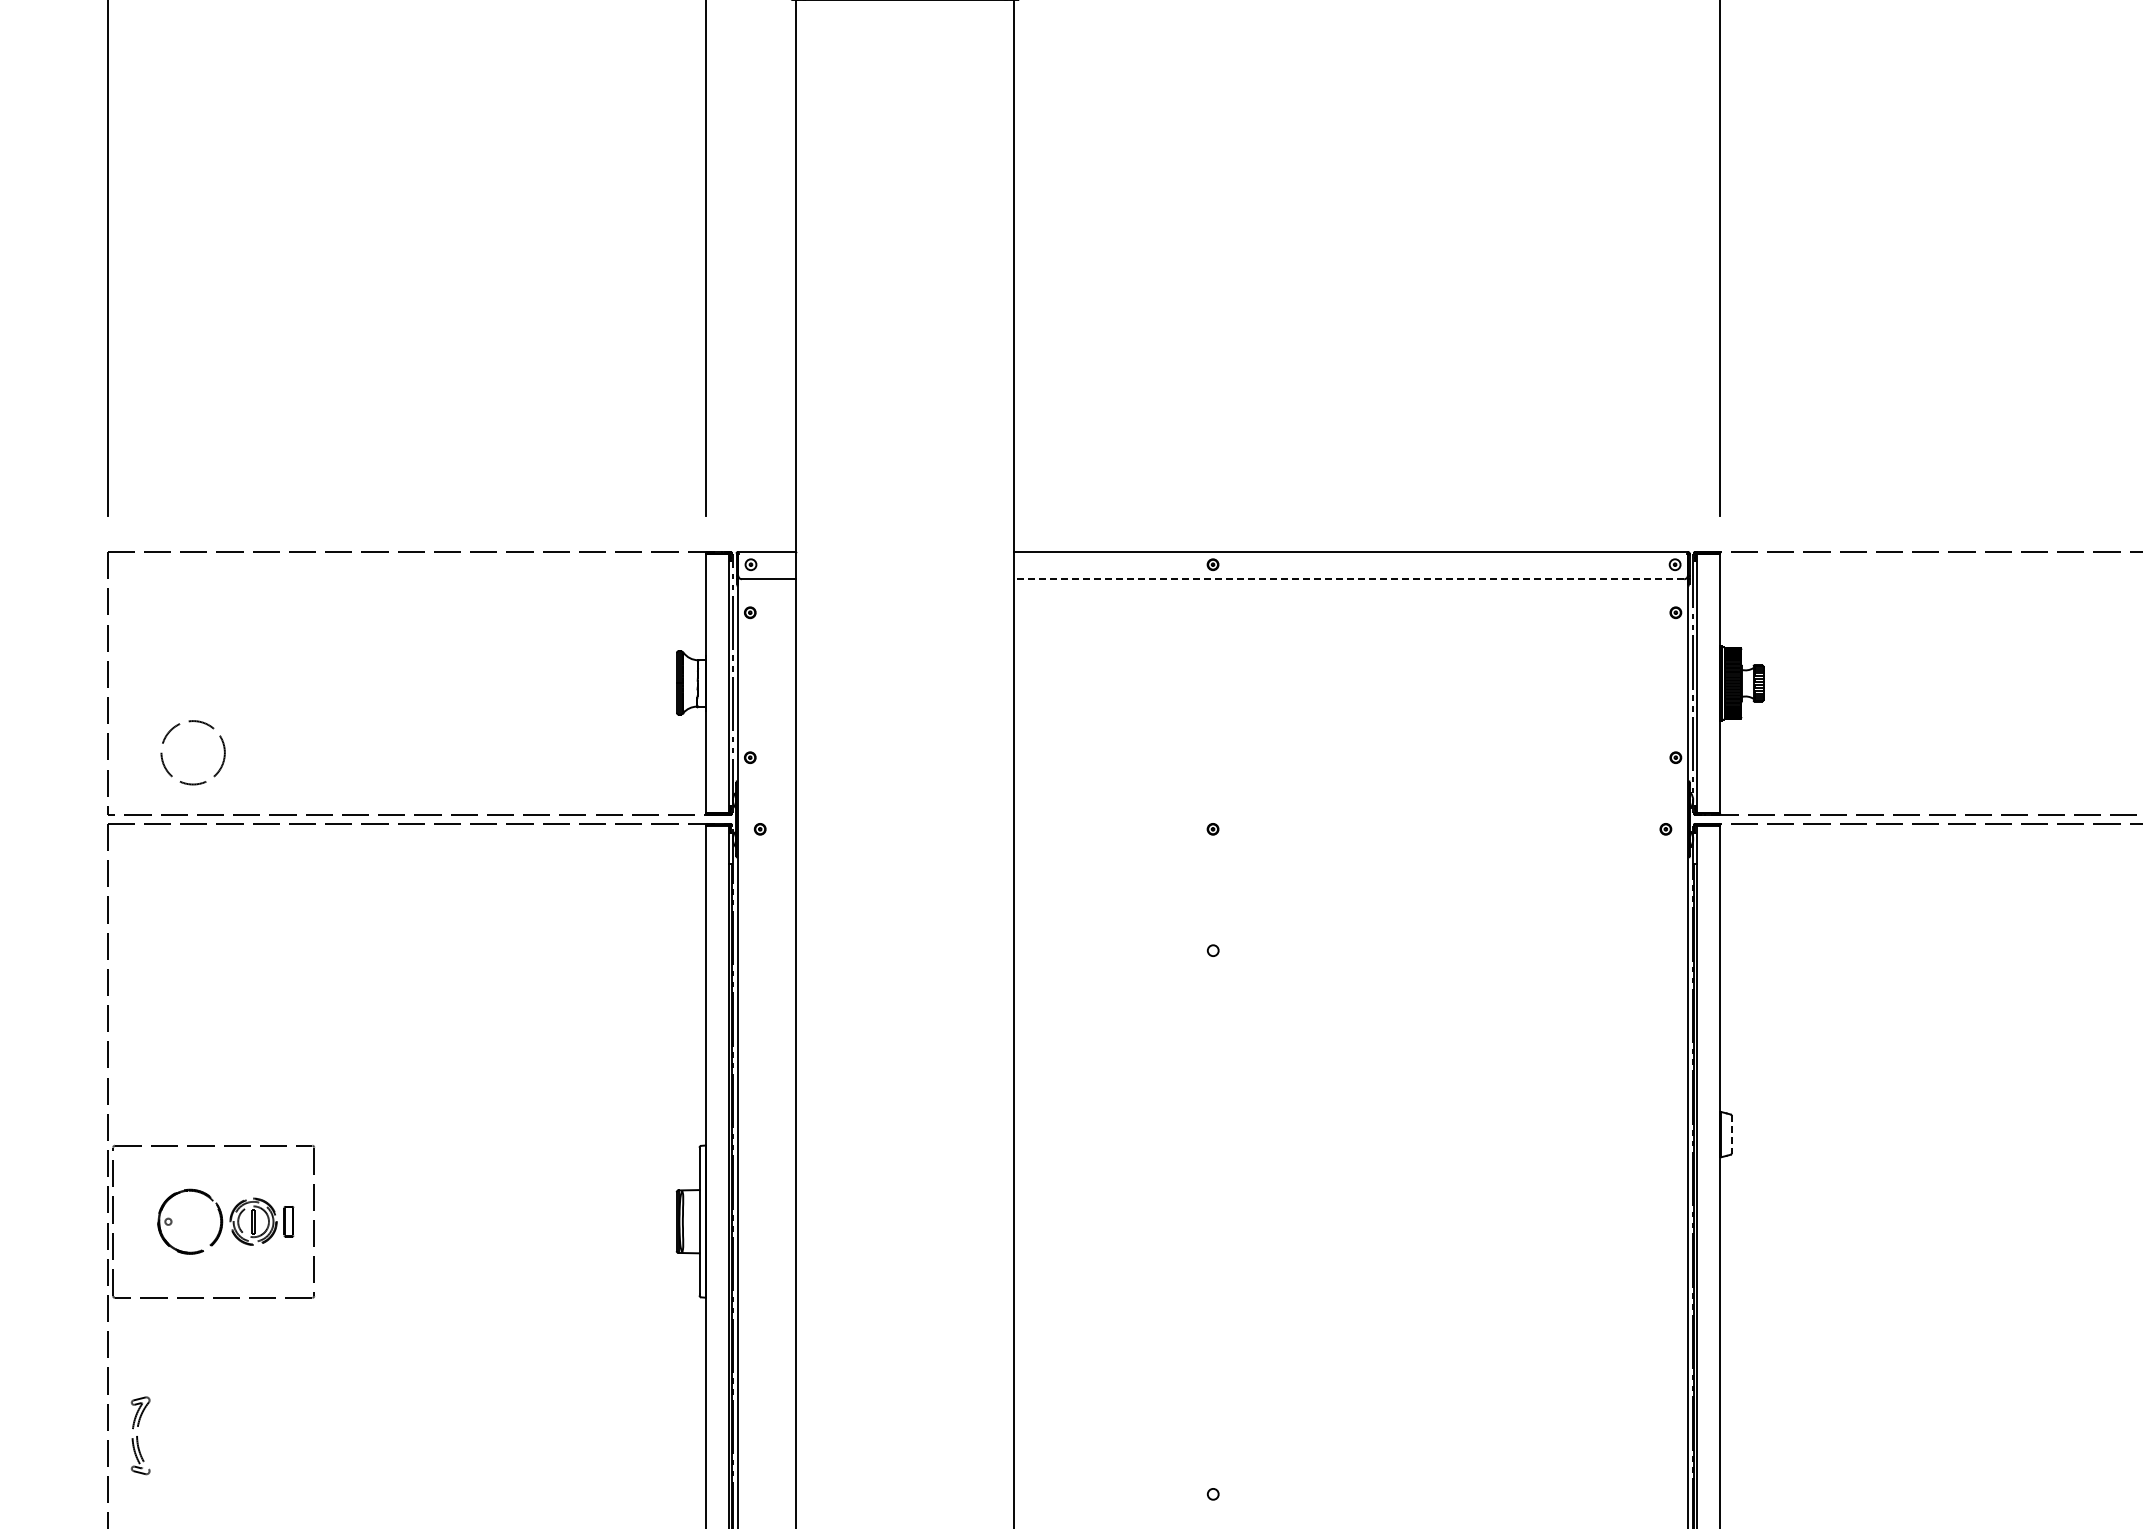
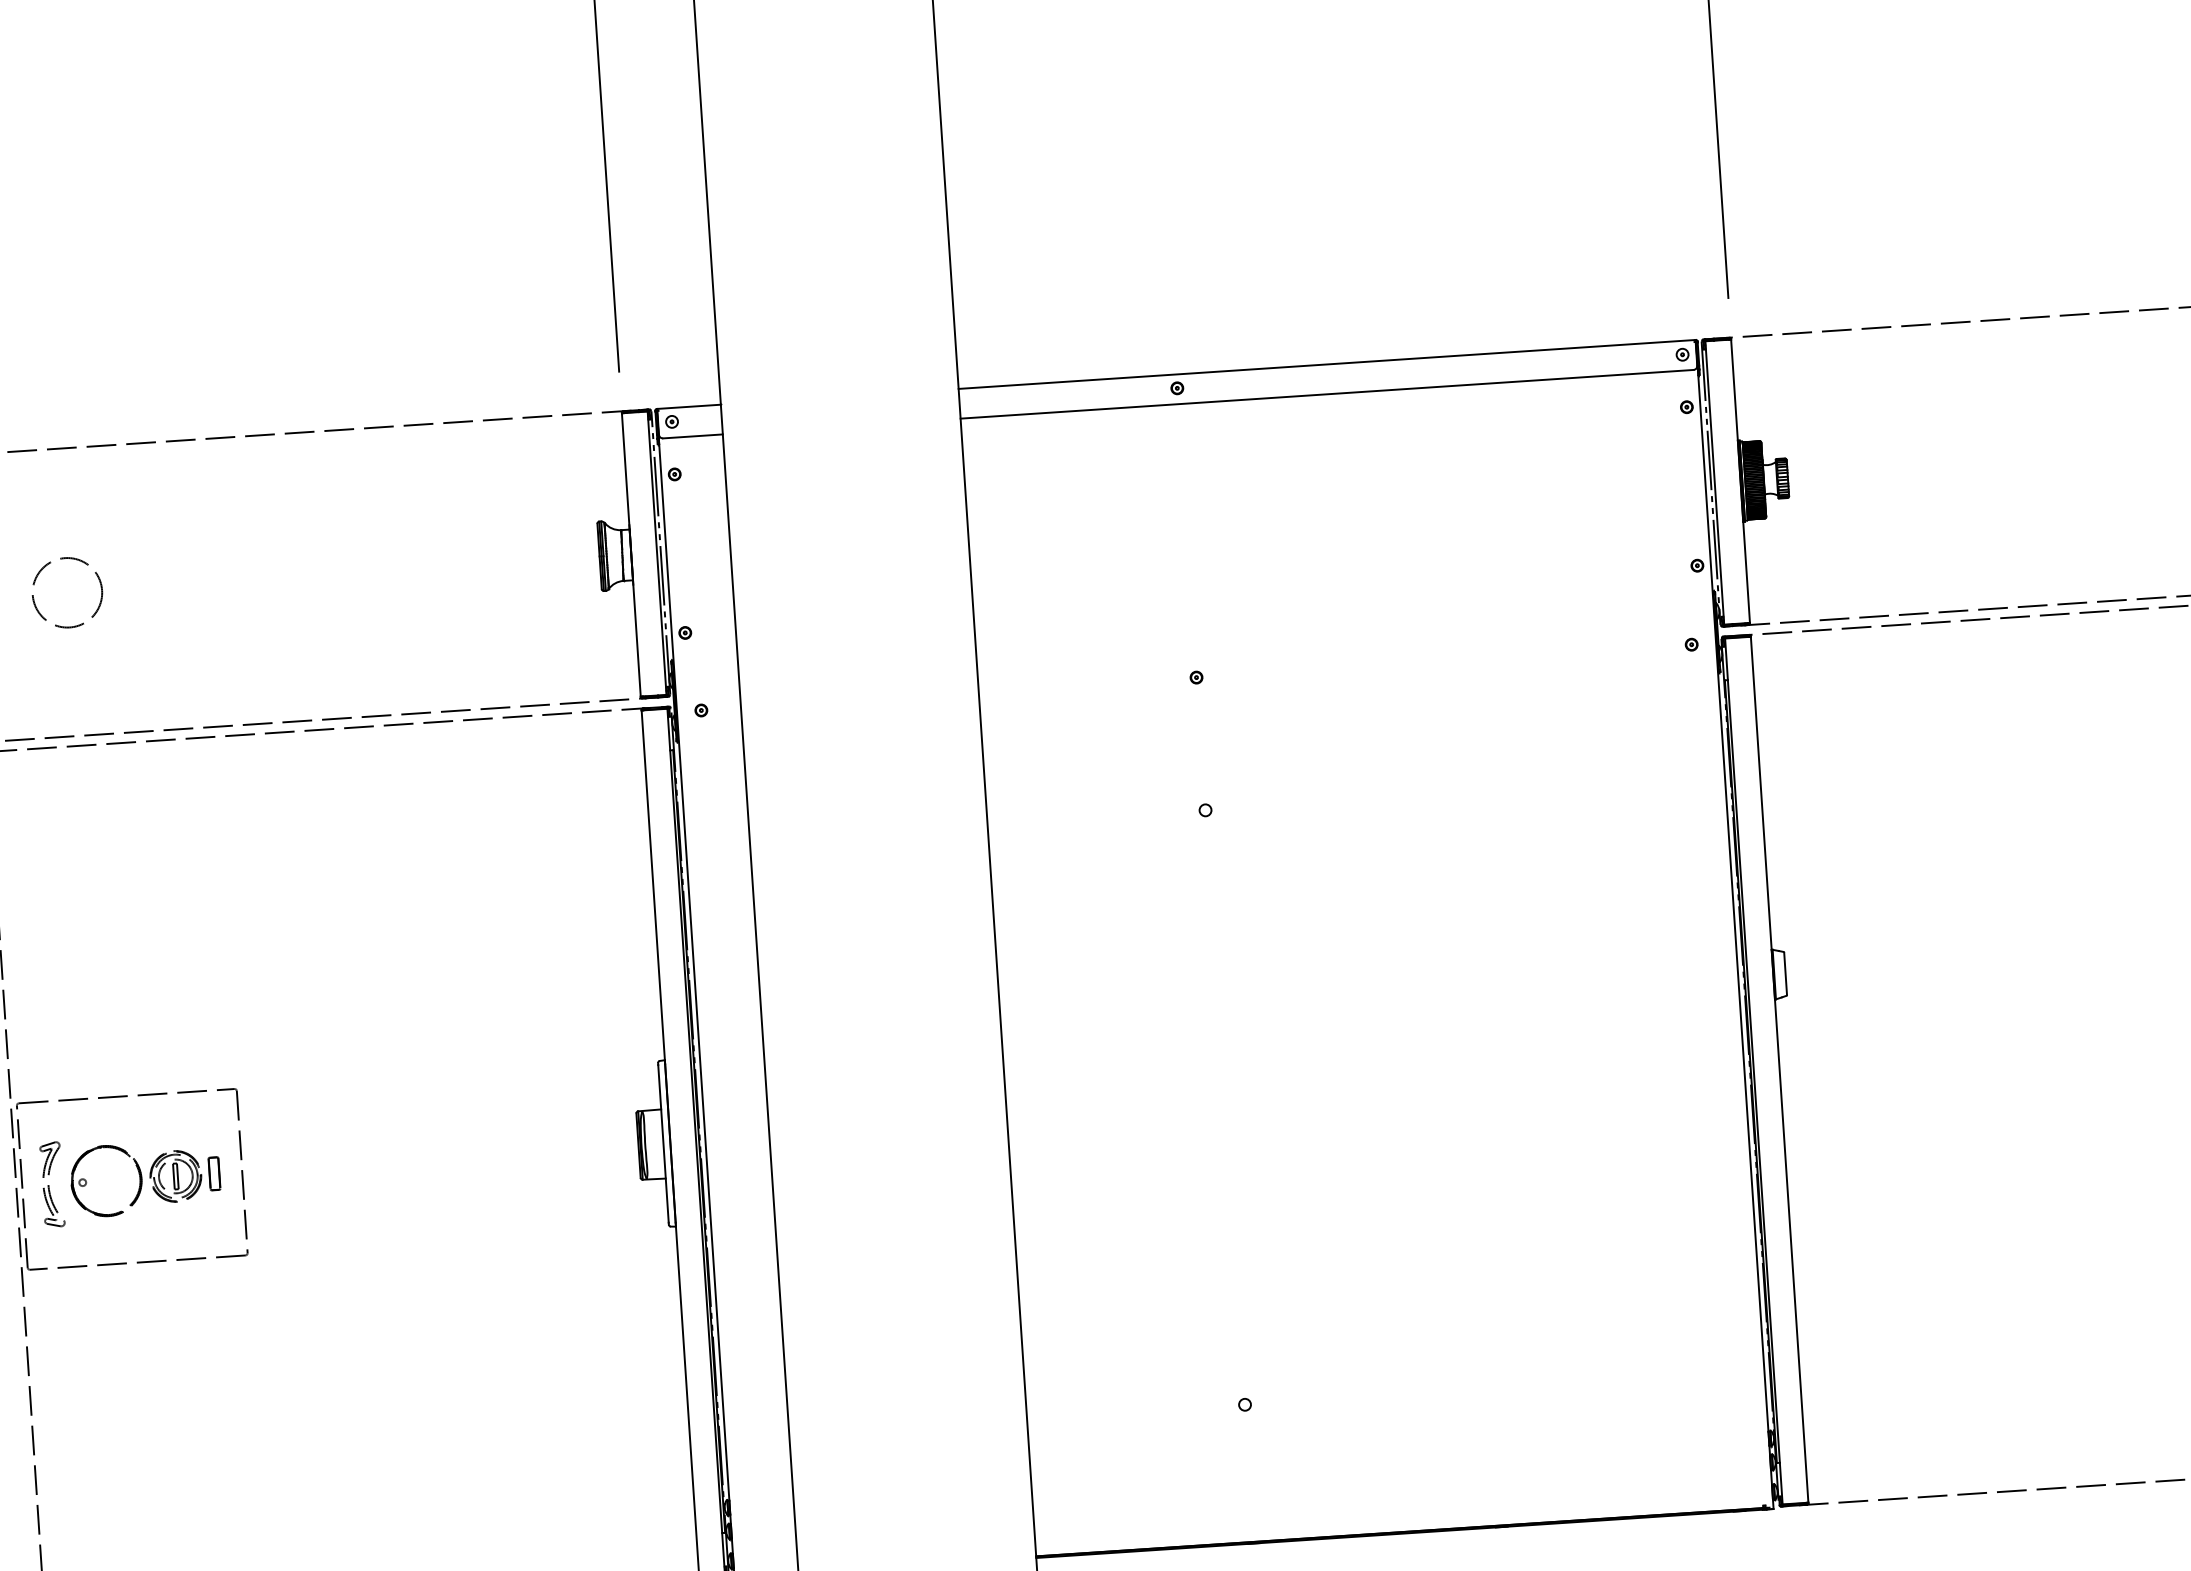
line: (1348, 579) -> (1326, 394), dashed -> solid
circle: (192, 752) -> (66, 592), moved
line: (1731, 1135) -> (1785, 974), dashed -> solid
part: (140, 1435) -> (52, 1184), moved

